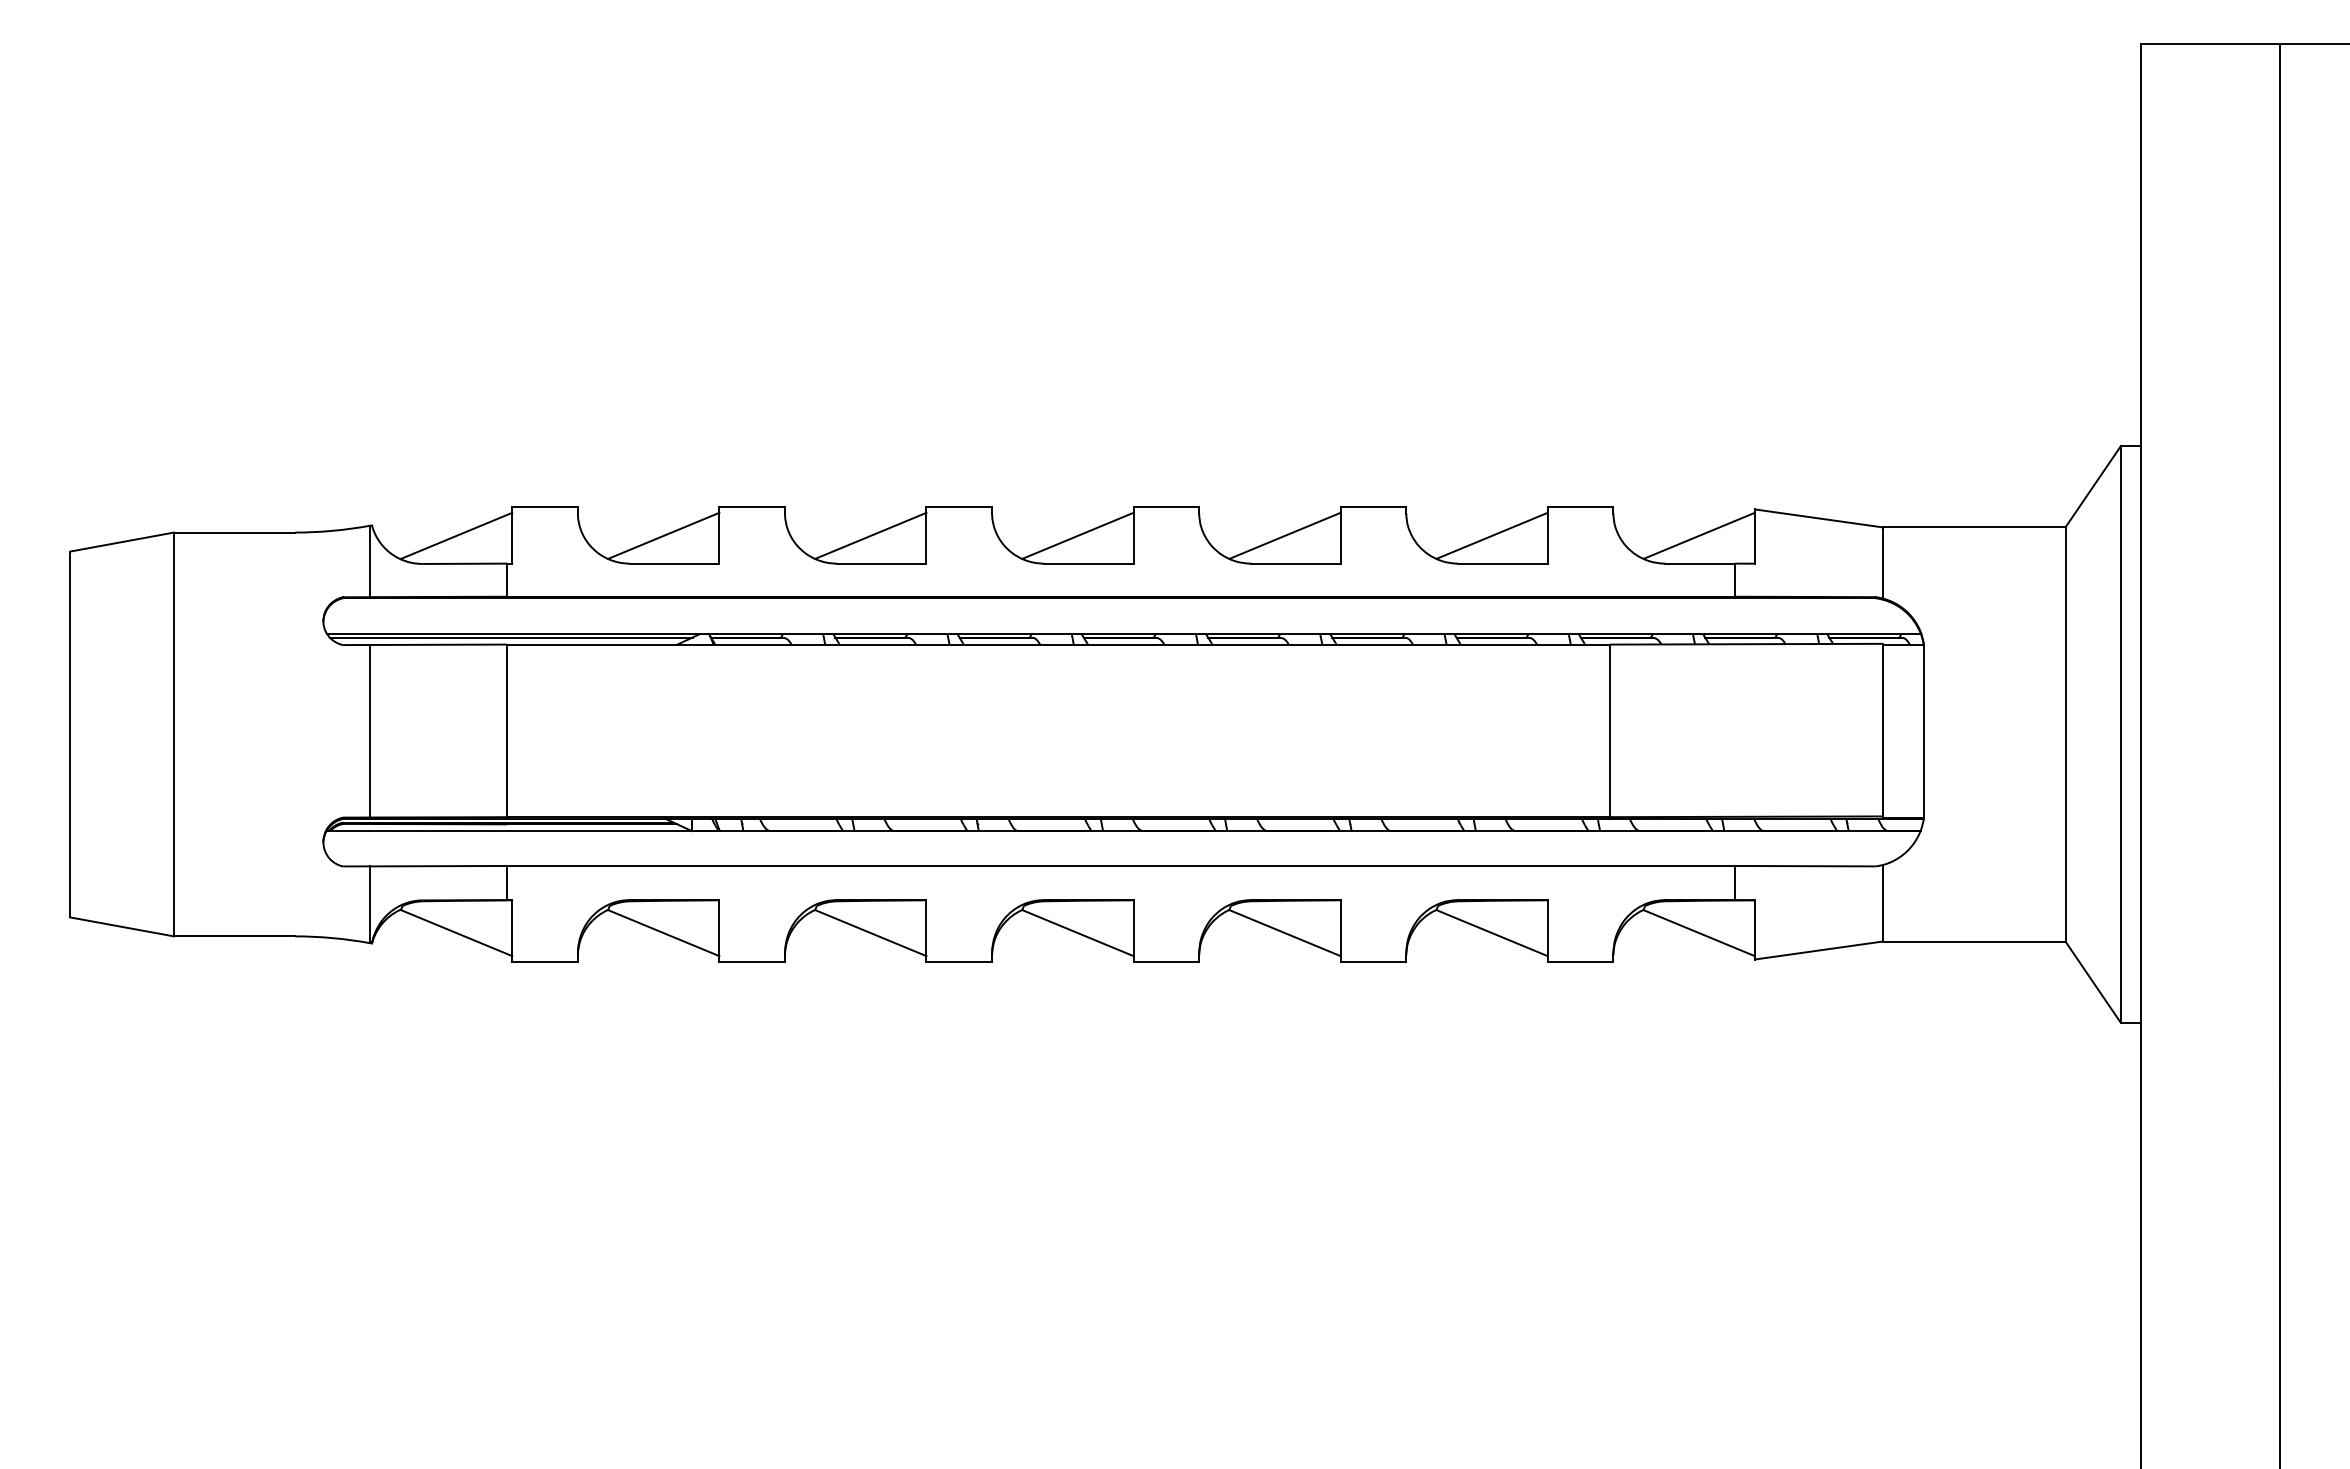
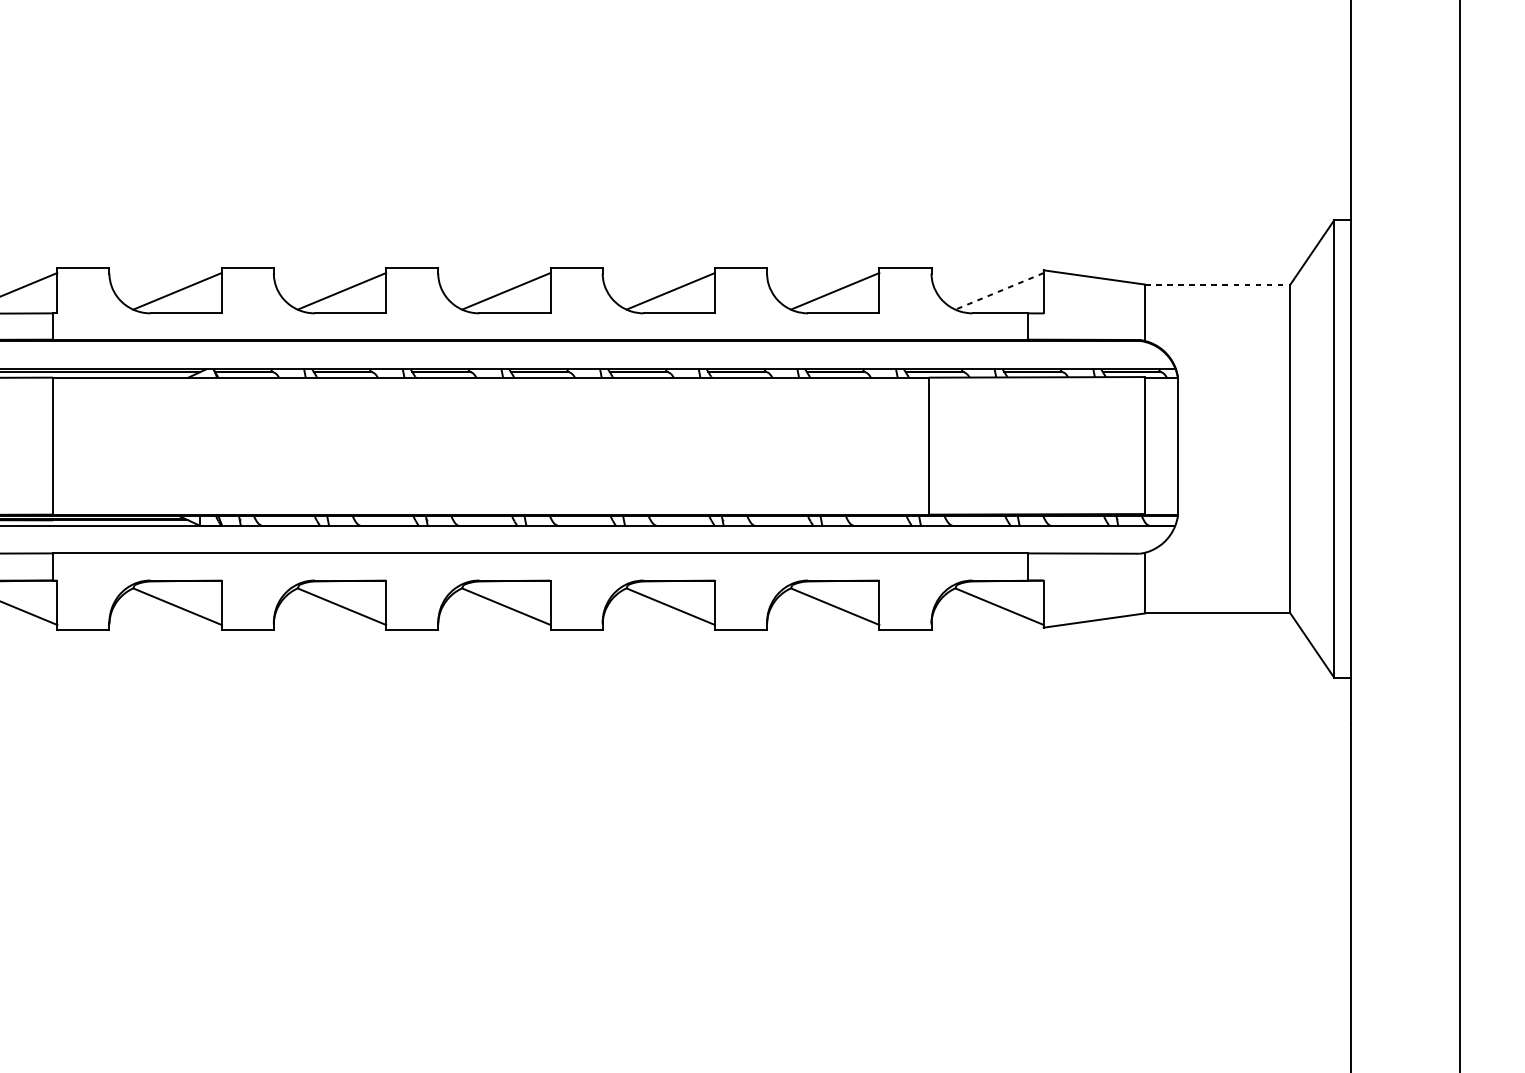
line: (1974, 527) -> (1218, 284), solid -> dashed
line: (1698, 536) -> (999, 291), solid -> dashed

